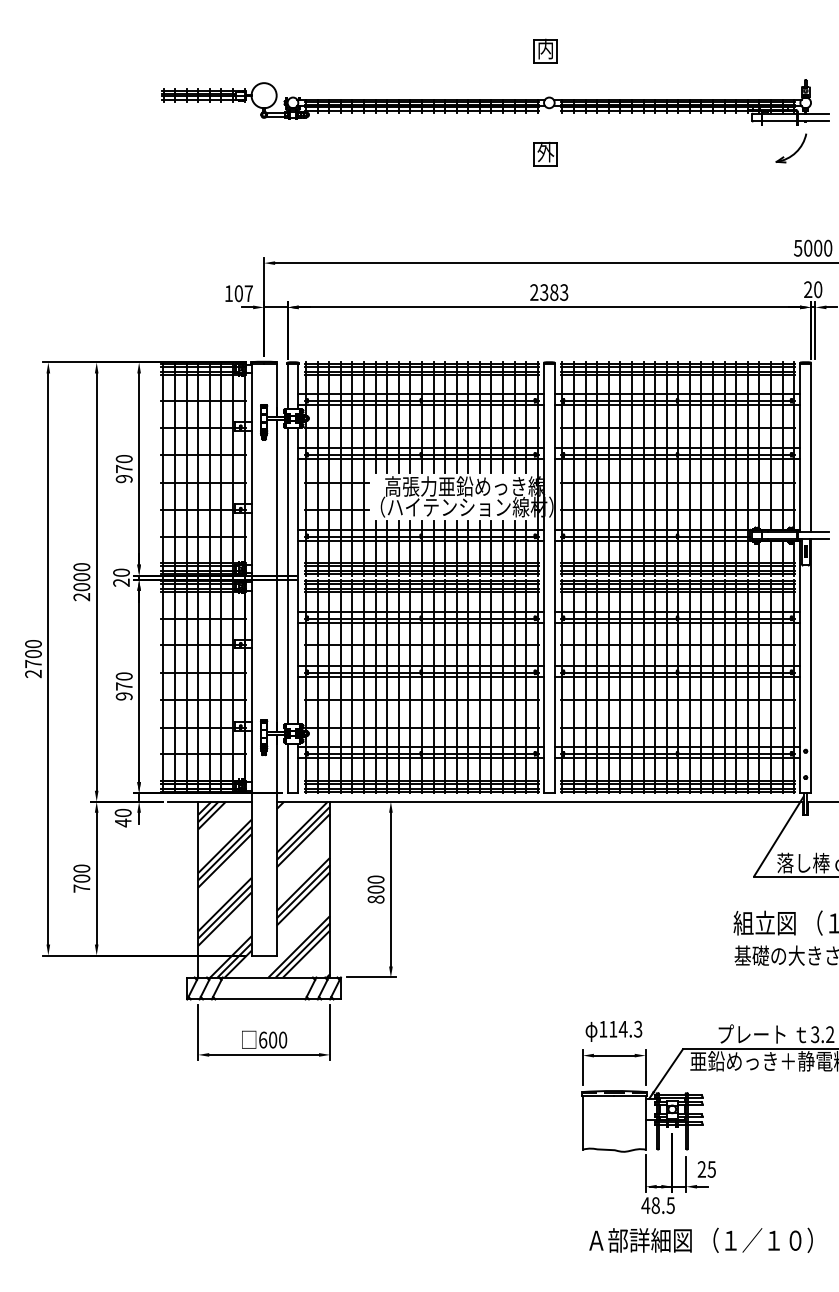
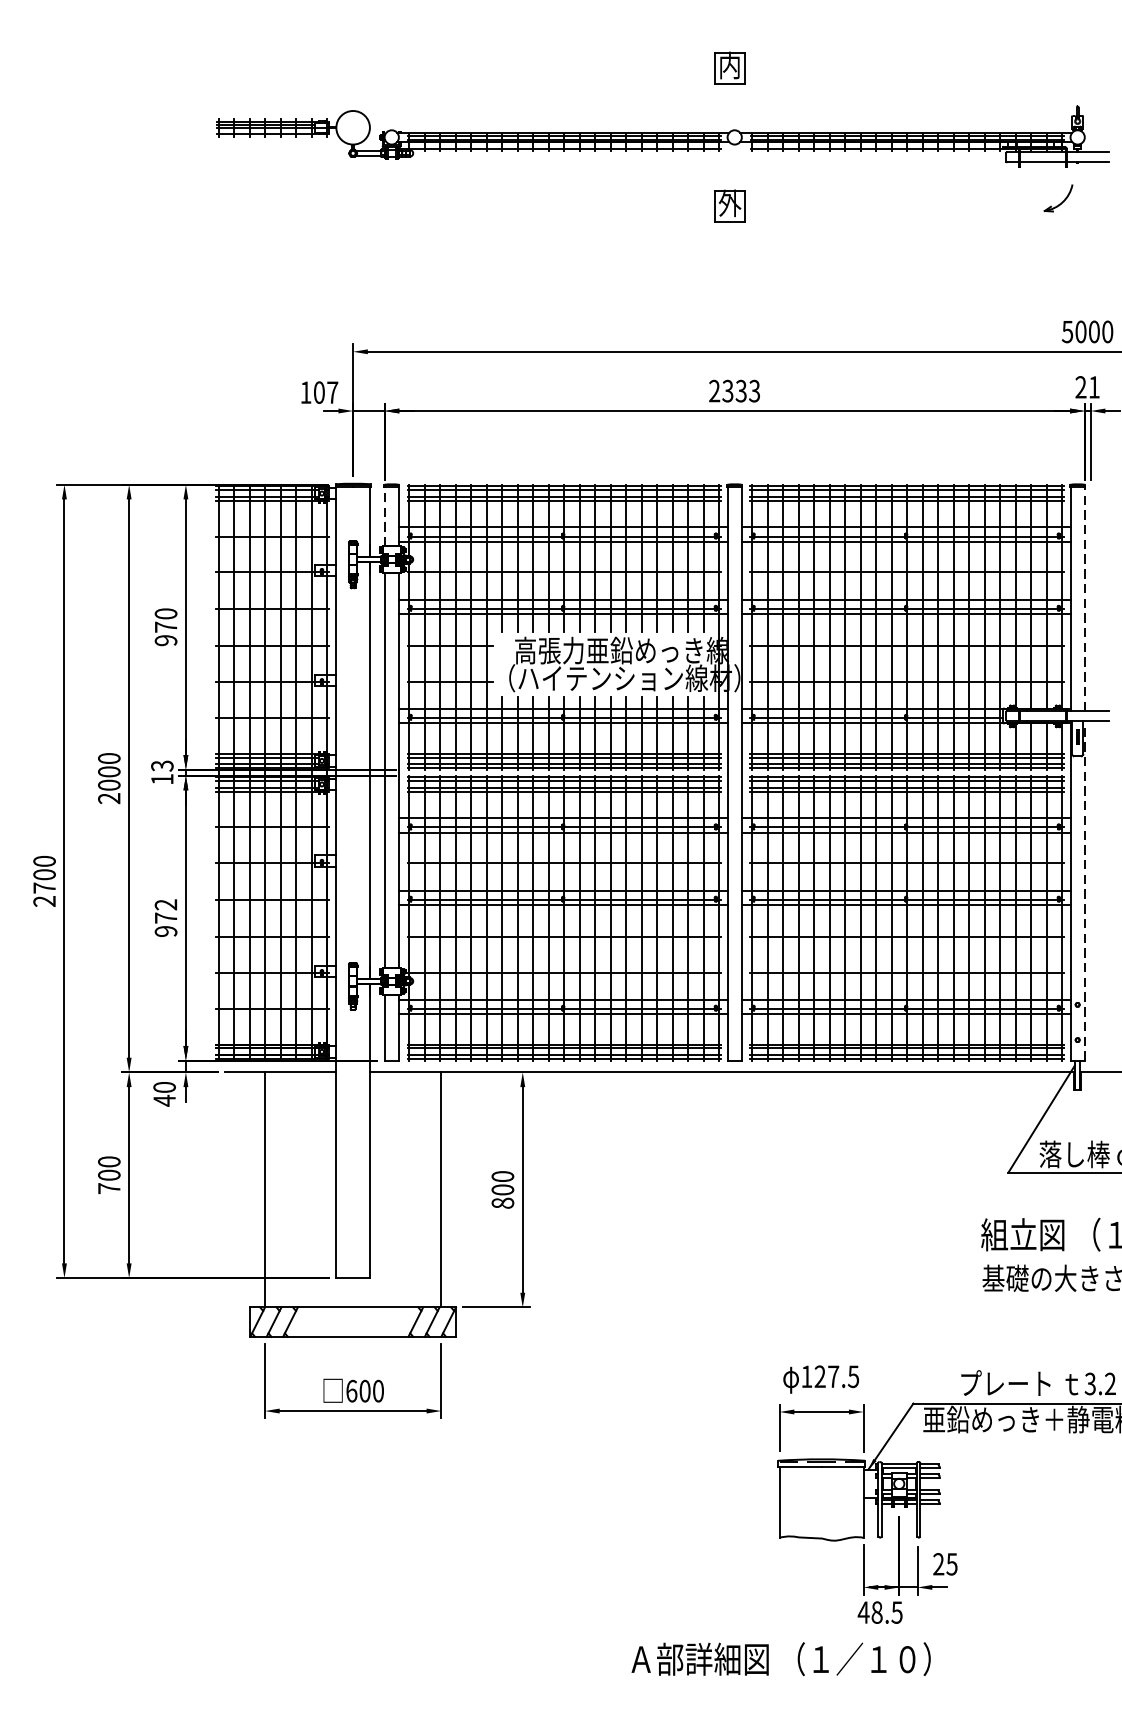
part: (791, 148) -> (1058, 198), size x0.7
text: (818, 289) -> (1094, 387), 20 -> 21
text: (554, 292) -> (741, 391), 2383 -> 2333
line: (287, 385) -> (384, 515), solid -> dashed
line: (811, 447) -> (1085, 598), solid -> dashed
text: (121, 577) -> (162, 772), 20 -> 13
line: (811, 666) -> (1085, 891), solid -> dashed
text: (124, 676) -> (166, 904), 970 -> 972
hatch: (264, 889) -> (353, 1189), removed
text: (625, 1028) -> (836, 1375), 114.3 -> 127.5
text: (700, 1239) -> (780, 1657), moved

